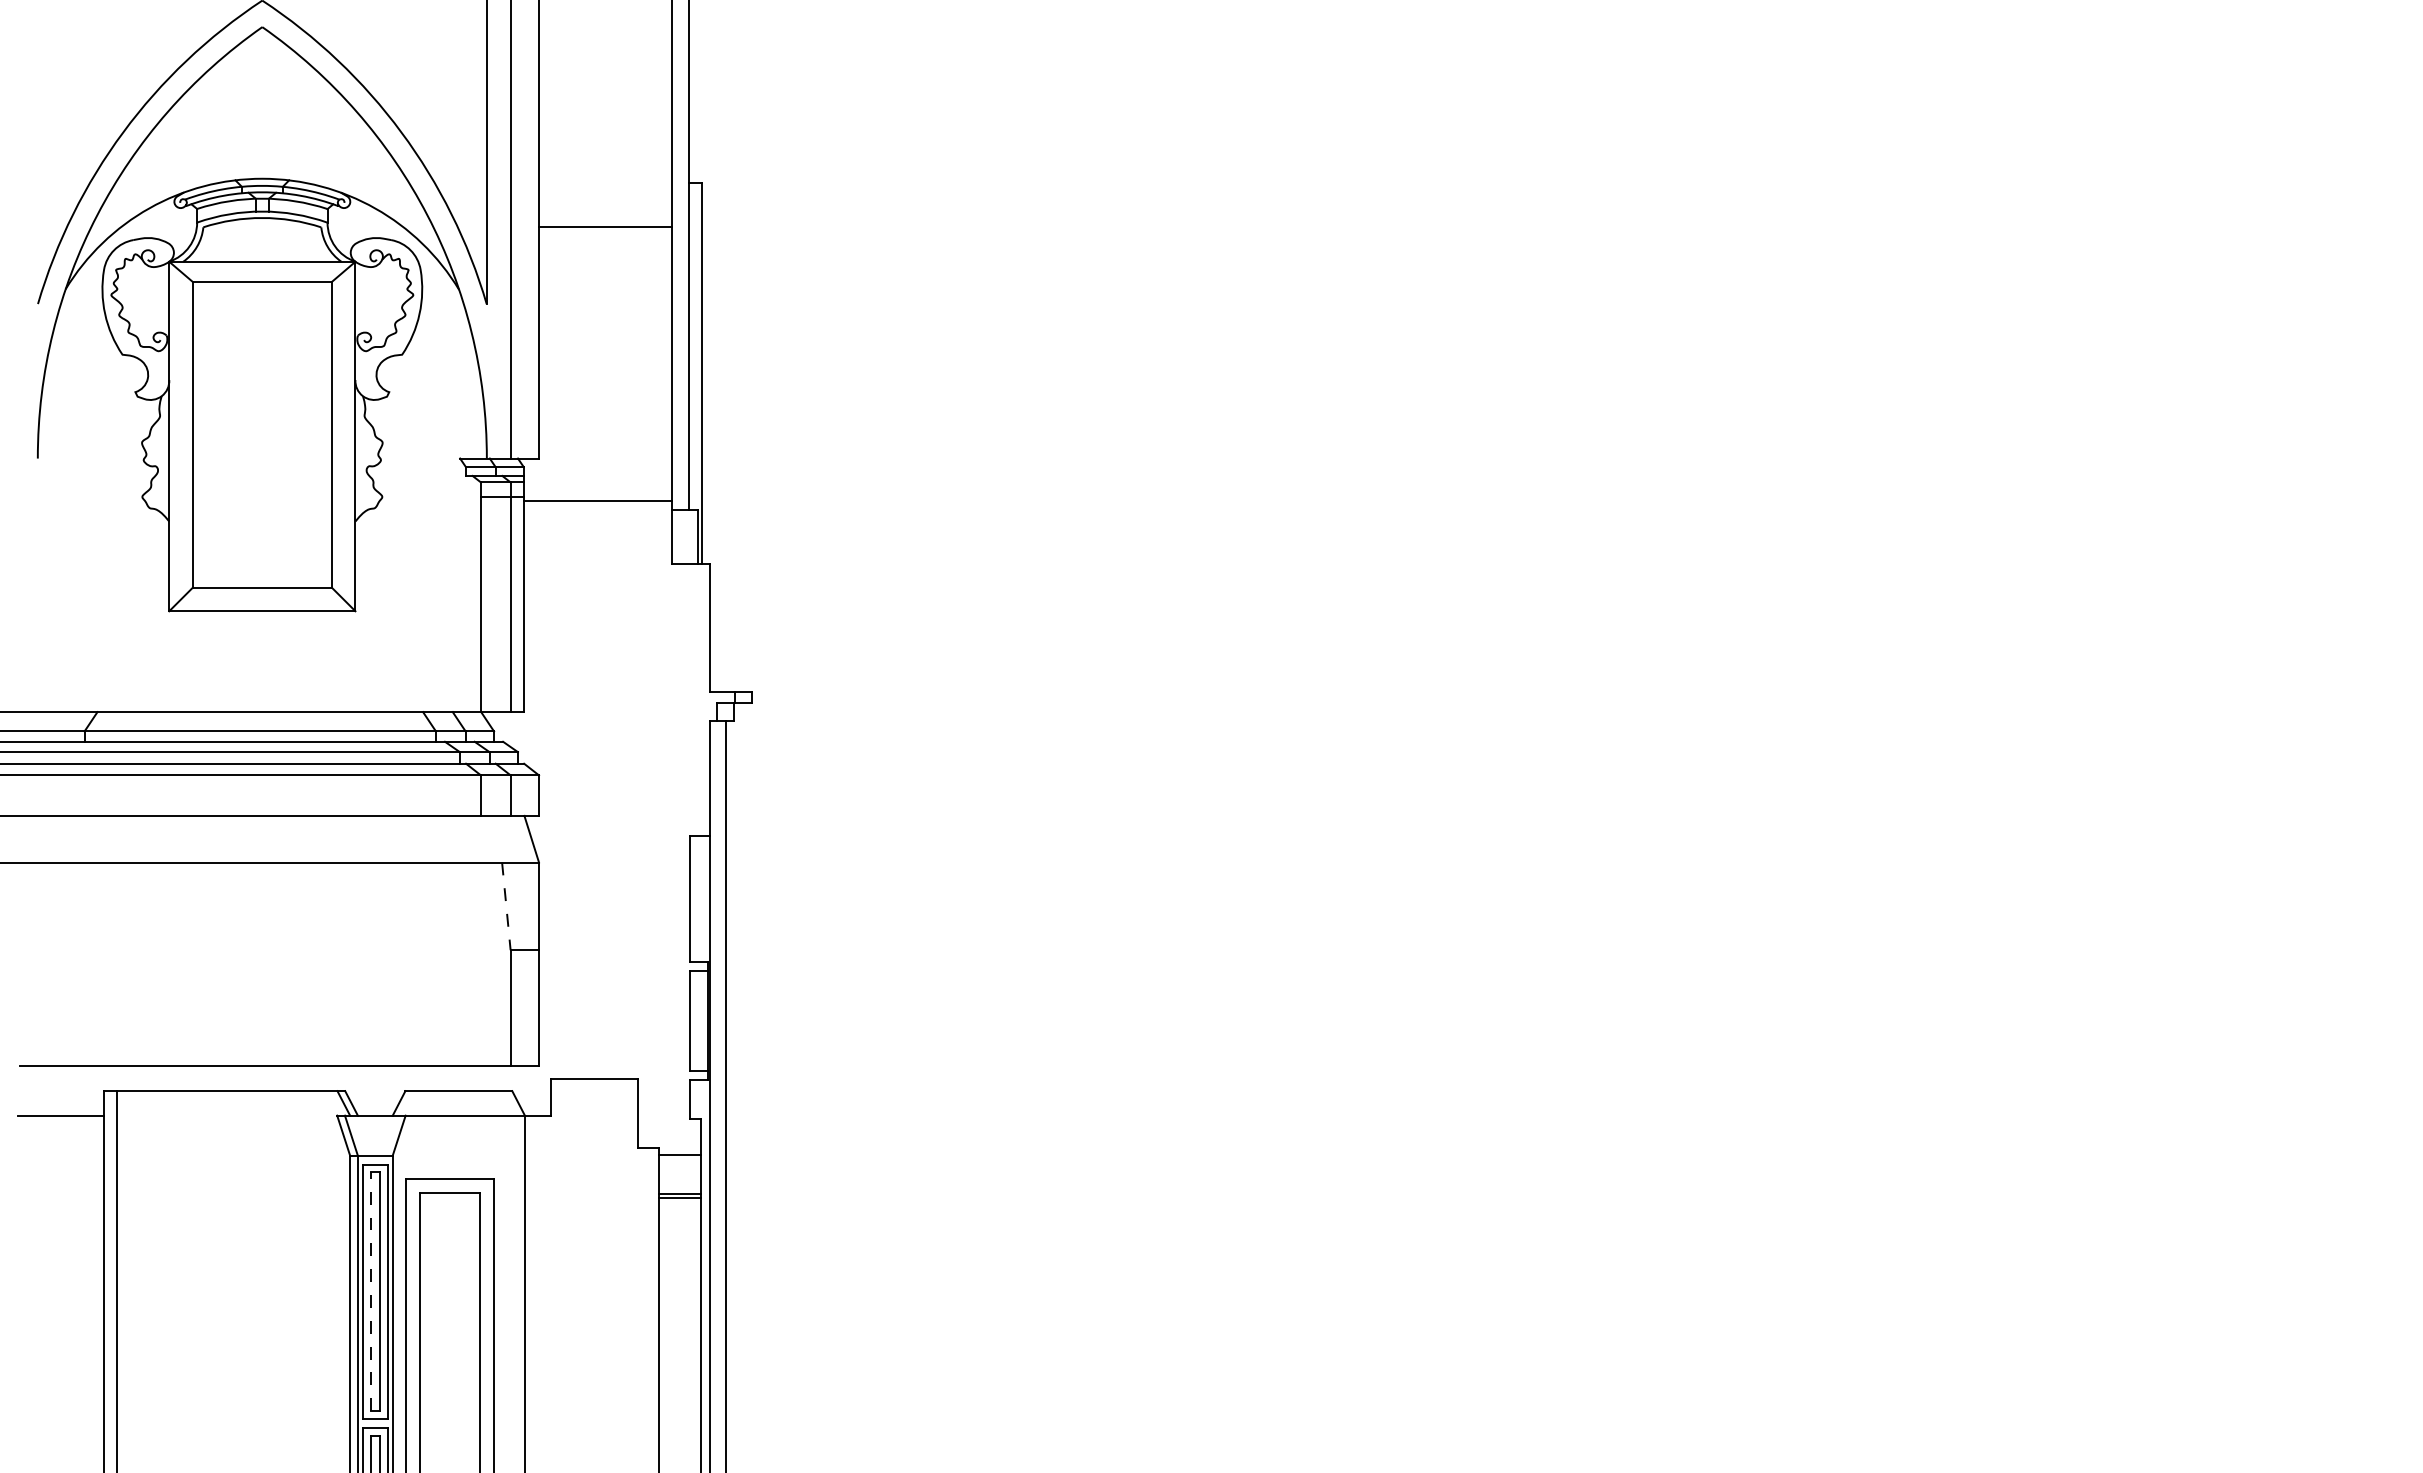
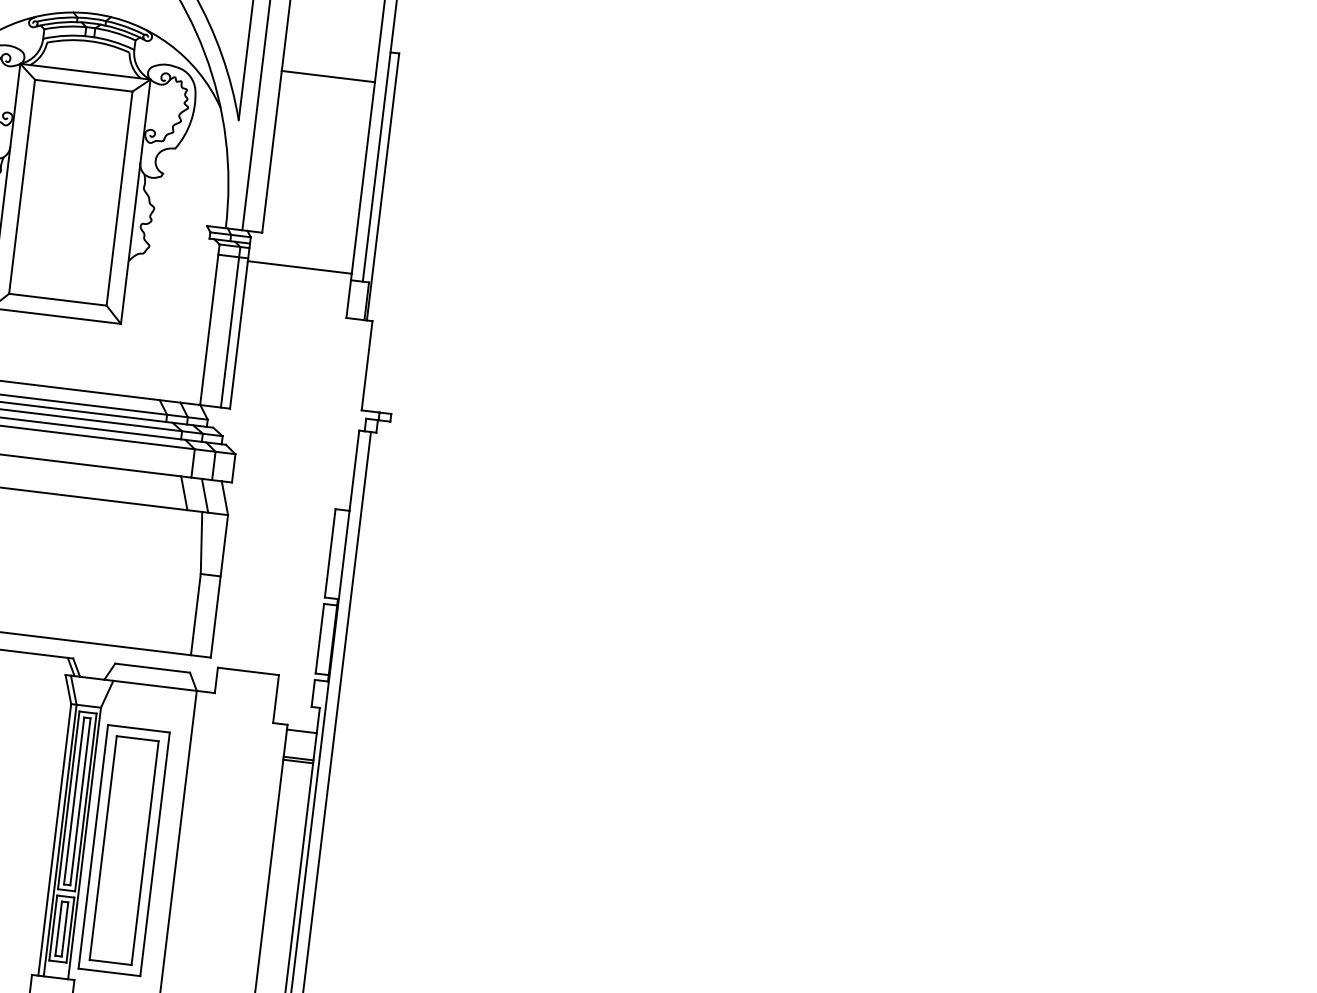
line: (473, 838) -> (184, 492), added
line: (503, 838) -> (205, 495), added
line: (506, 906) -> (201, 543), dashed -> solid
line: (370, 1291) -> (73, 800), dashed -> solid

